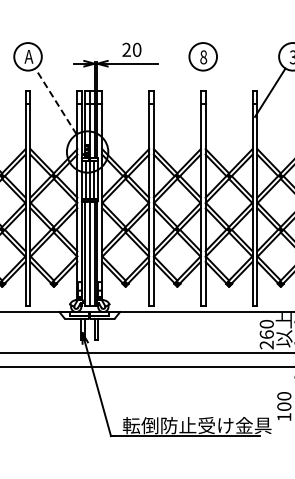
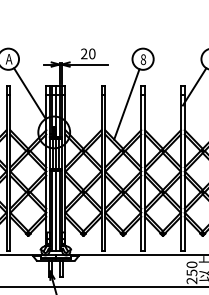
line: (56, 101) -> (30, 93), dashed -> solid
line: (181, 115) -> (126, 104), added
text: (266, 334) -> (191, 272), 260 -> 250

